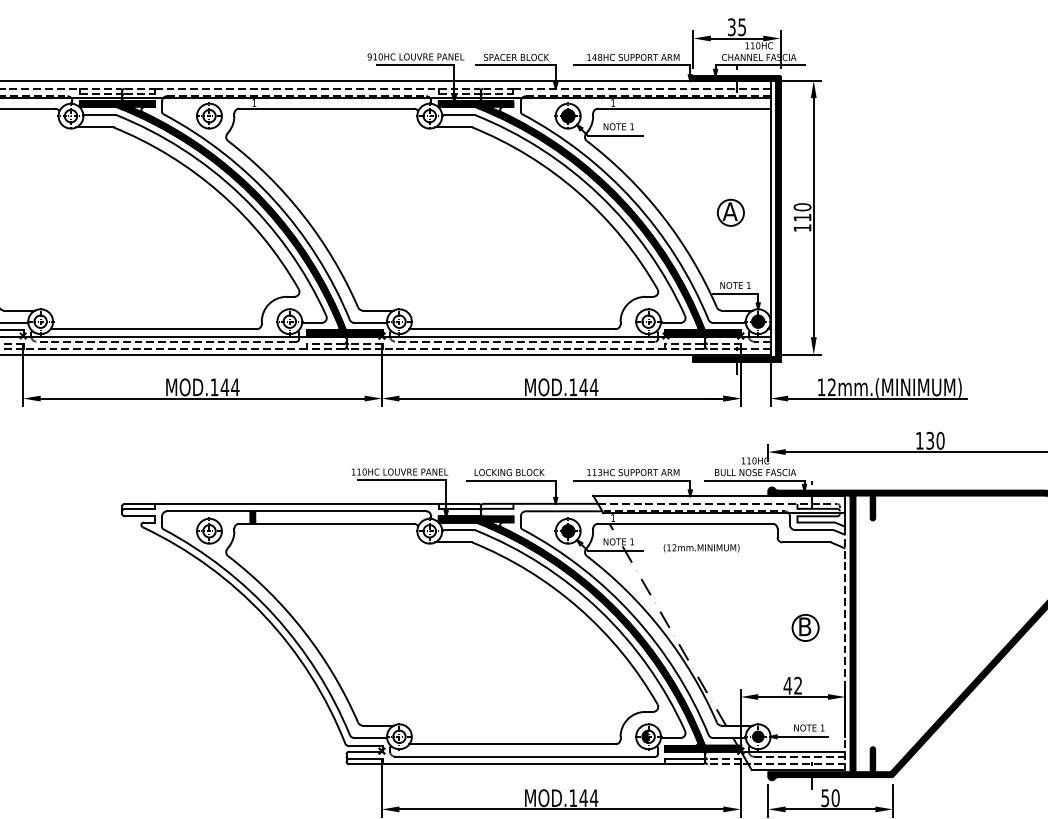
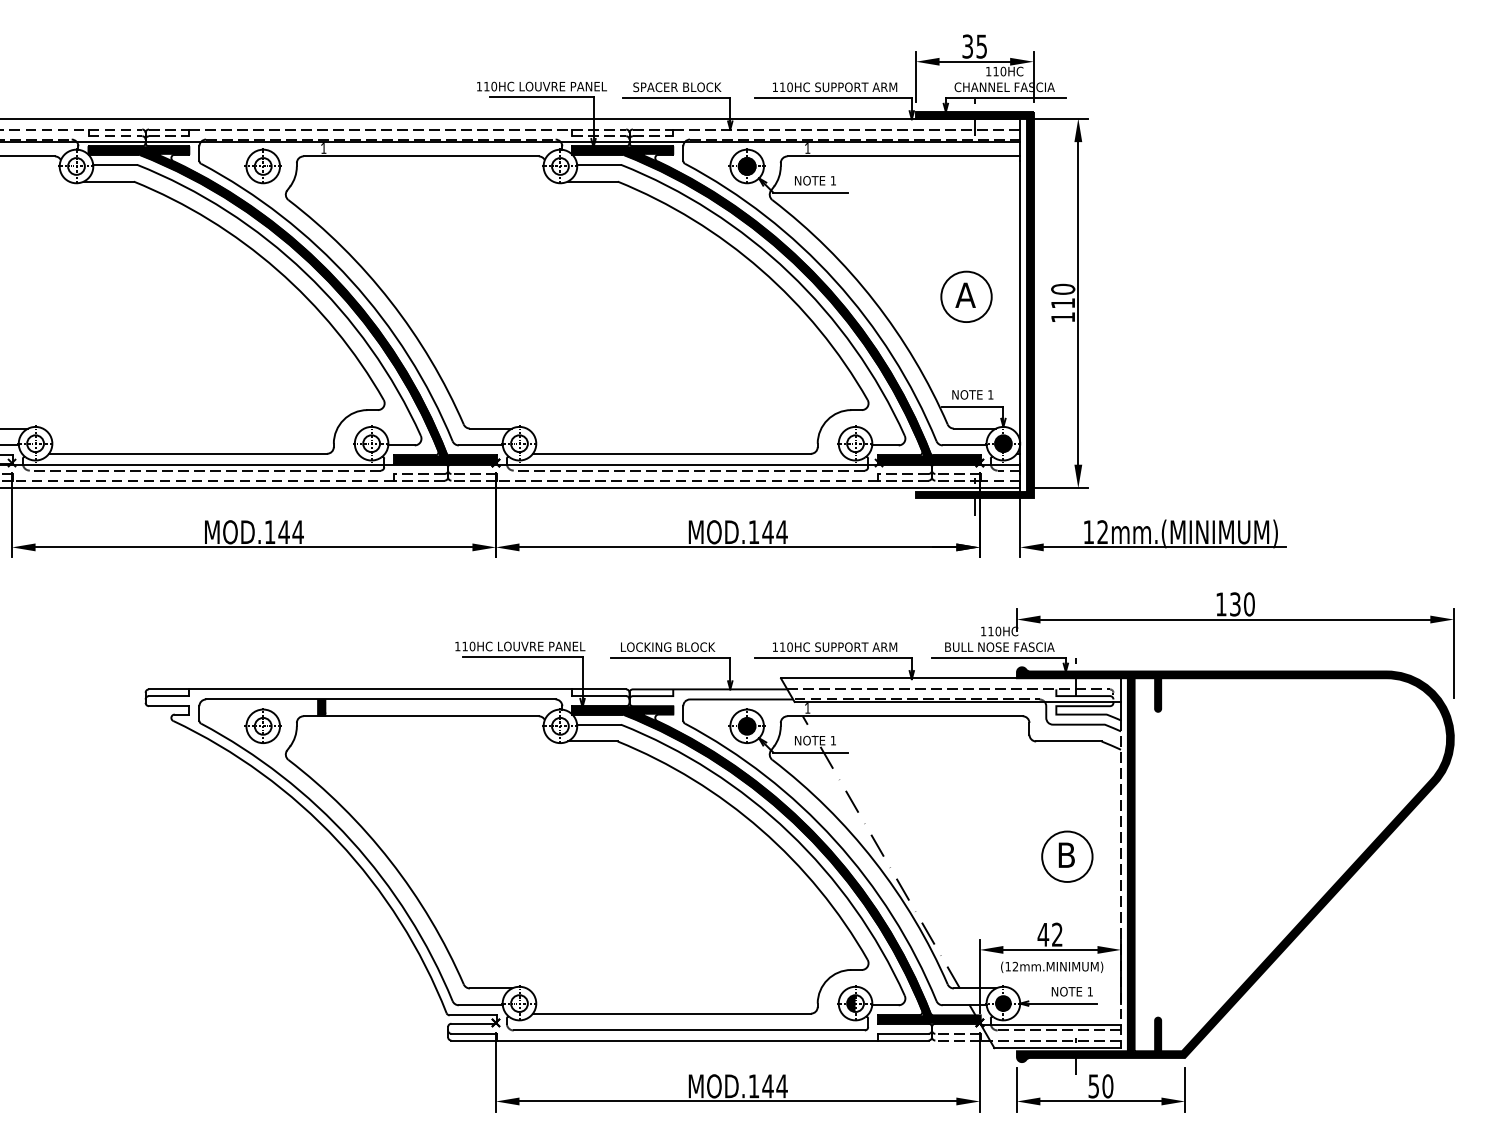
text: (369, 56) -> (479, 86), 910HC -> 110HC
text: (596, 56) -> (785, 86), 148HC -> 110HC
circle: (730, 212) -> (966, 296), size x1.43
text: (599, 472) -> (789, 646), 113HC -> 110HC
text: (701, 547) -> (1052, 966), moved
circle: (805, 627) -> (1067, 856), size x1.43

